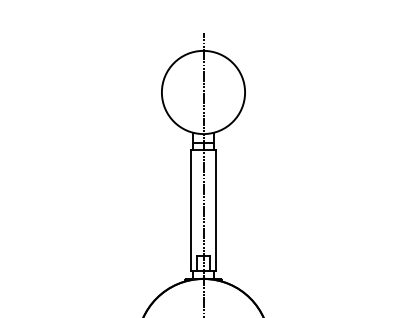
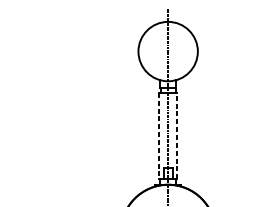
line: (216, 210) -> (177, 135), solid -> dashed
line: (190, 211) -> (158, 136), solid -> dashed

